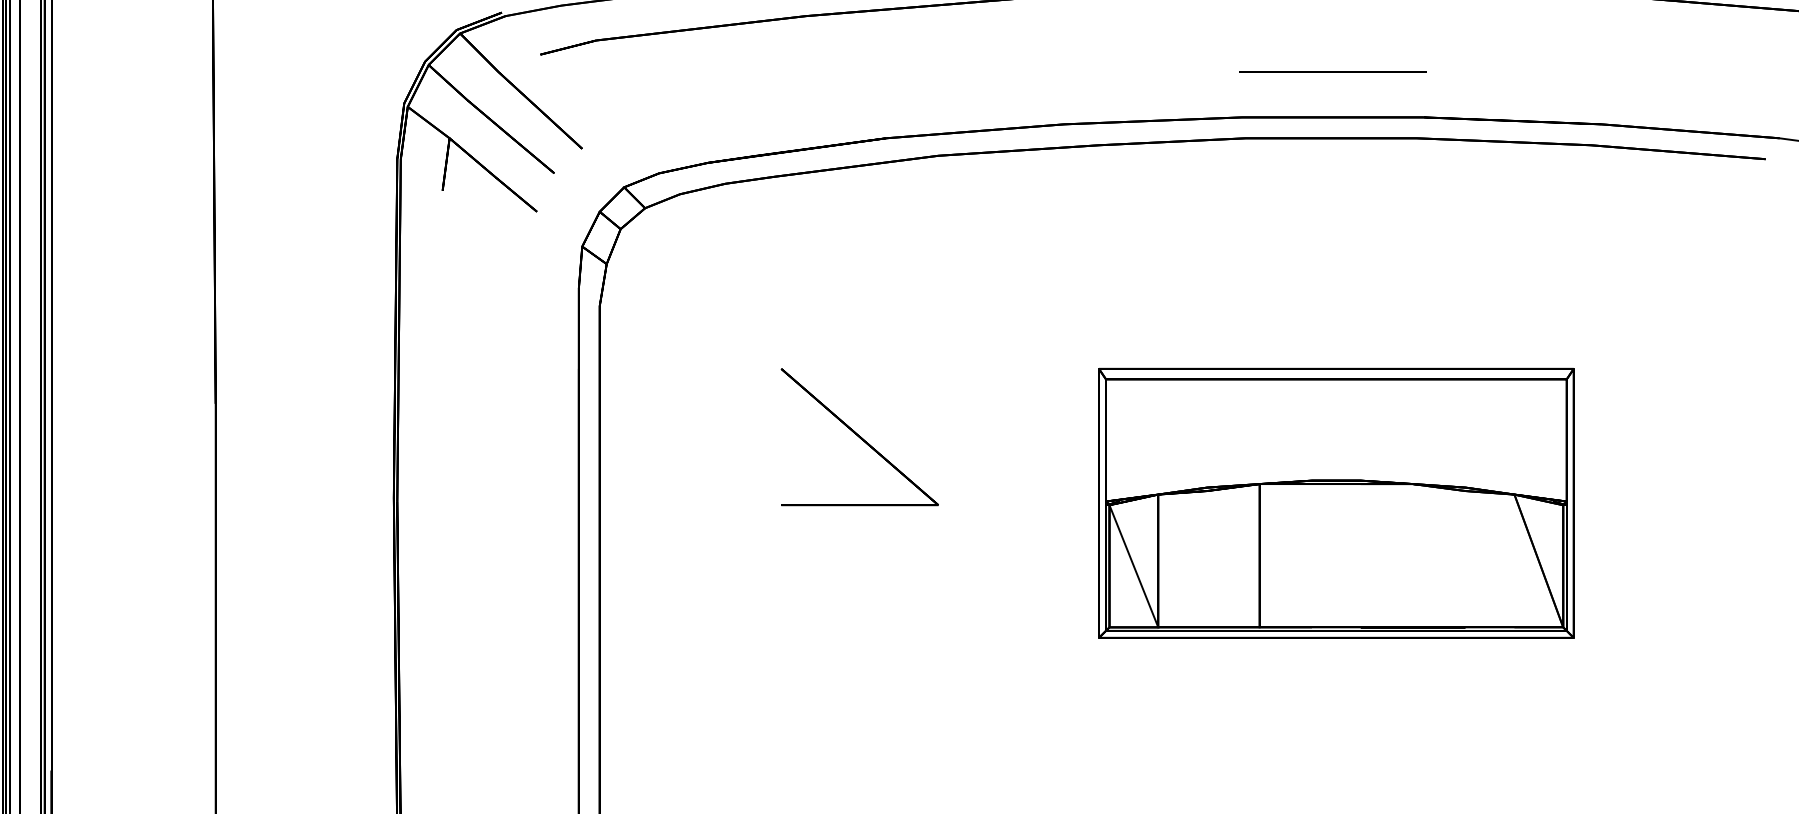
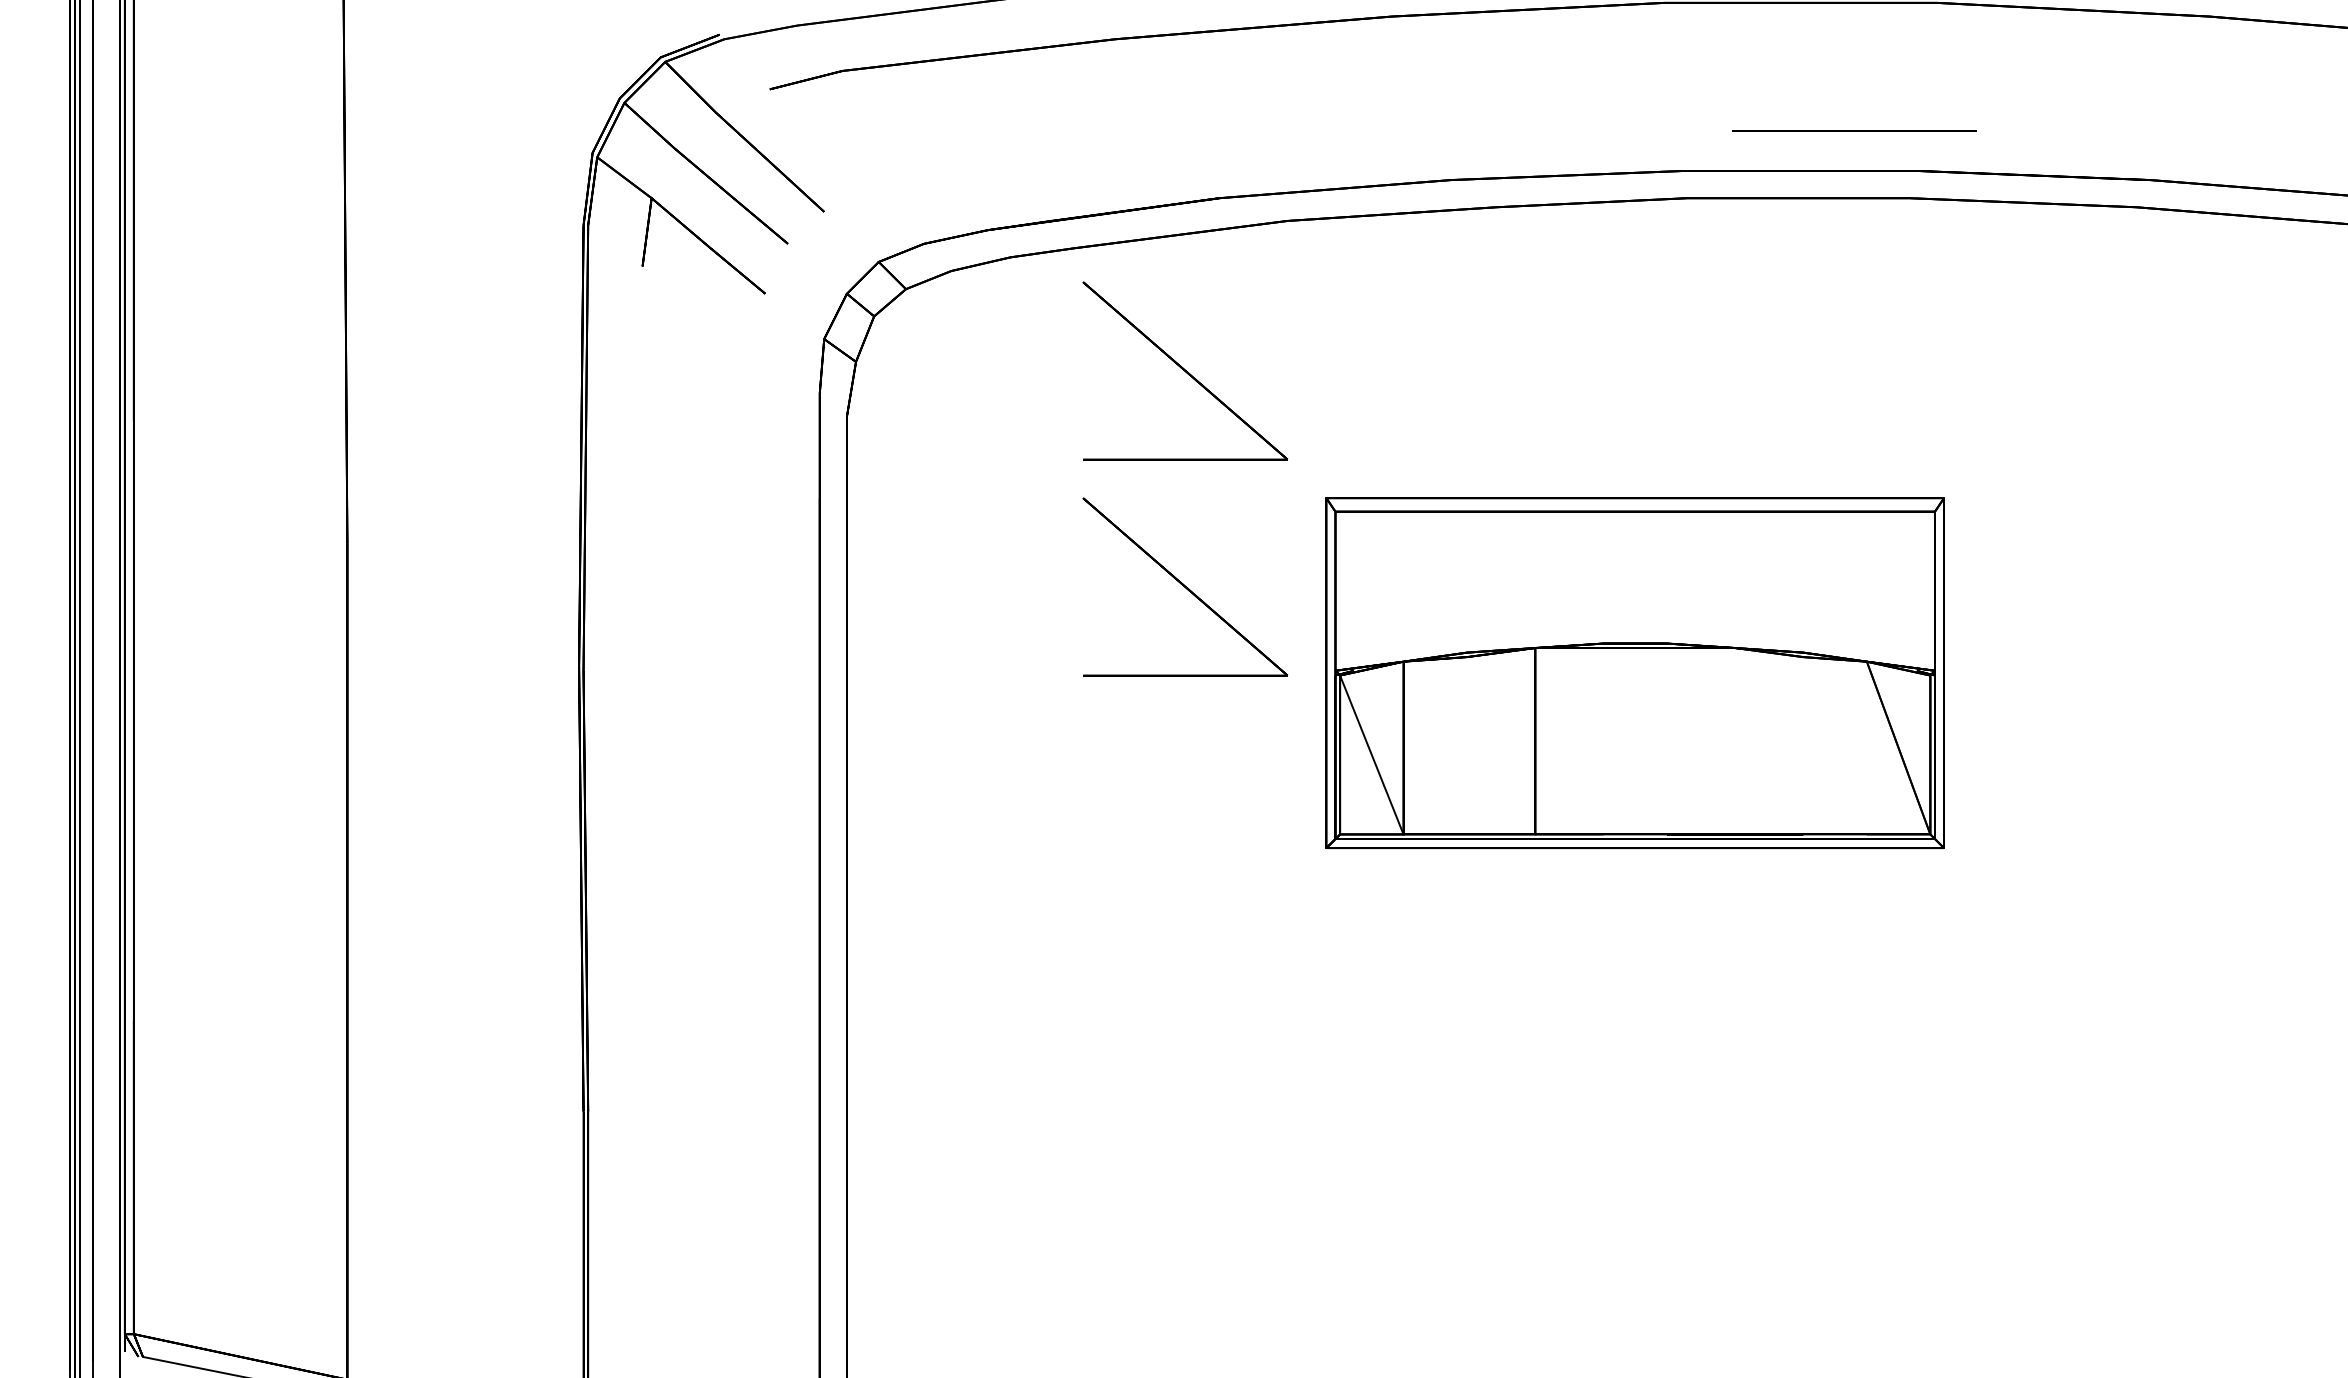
line: (1332, 71) -> (1854, 130), moved
part: (859, 270) -> (1185, 370), added
part: (1335, 502) -> (1634, 672), moved

